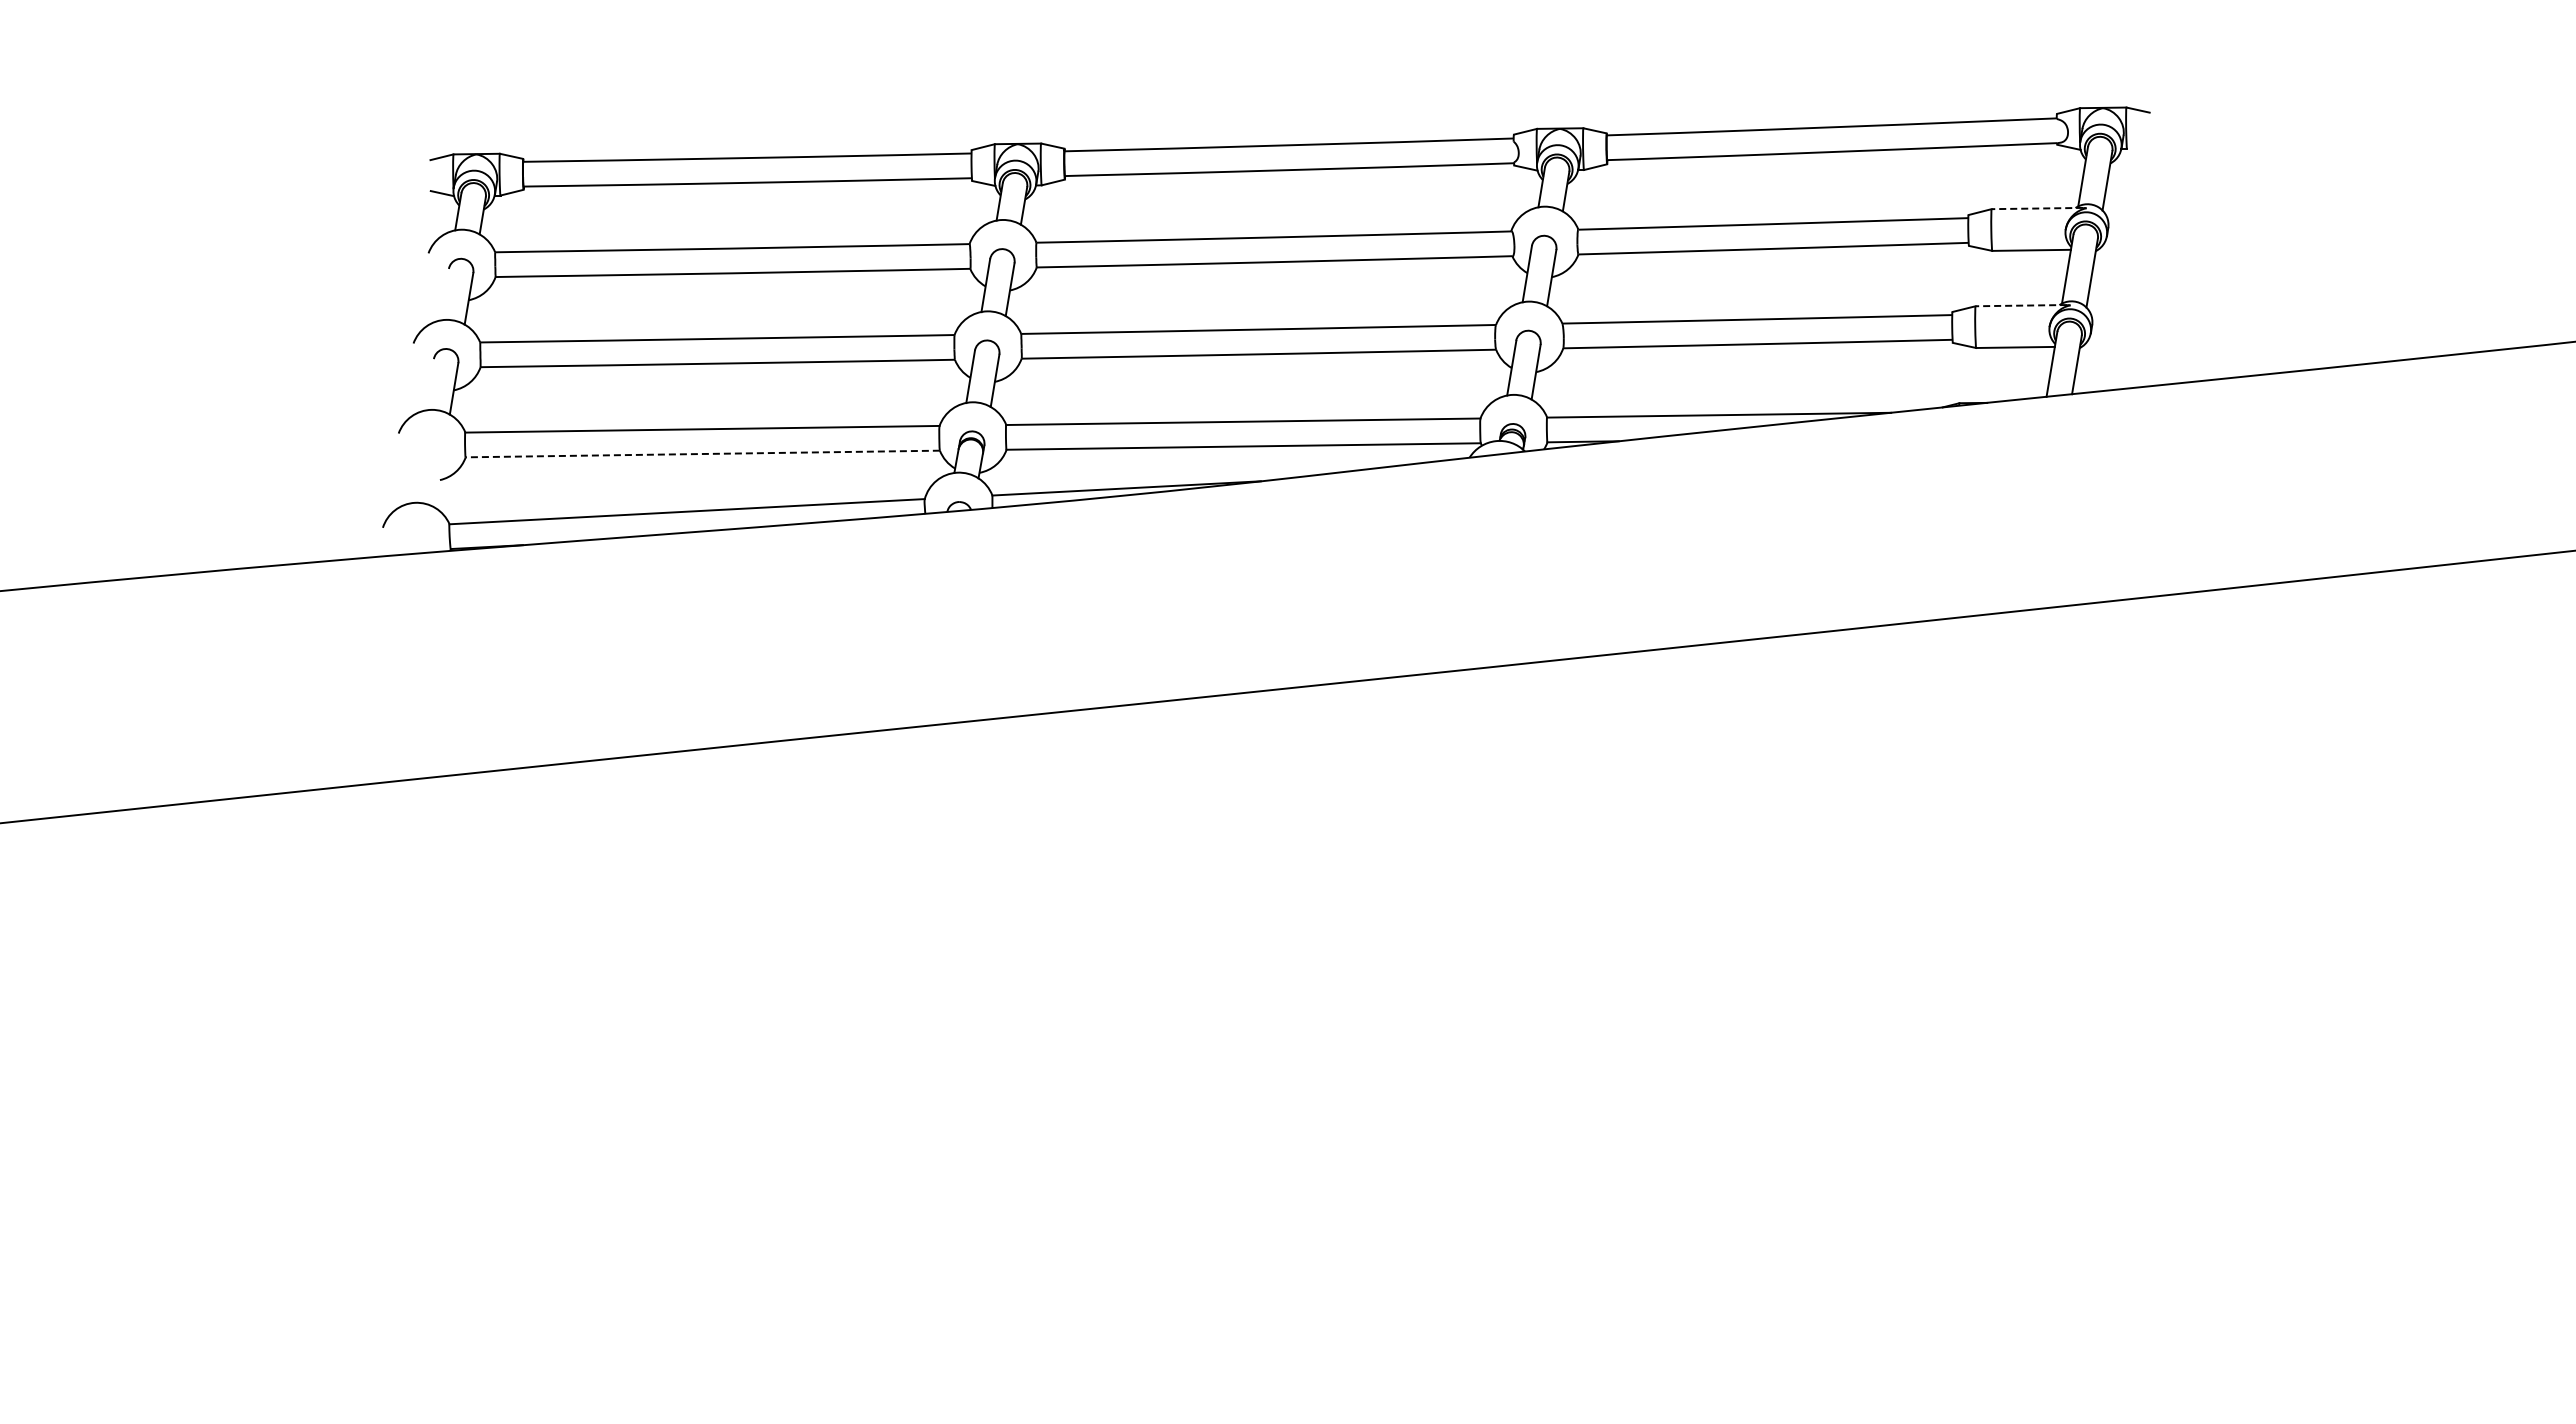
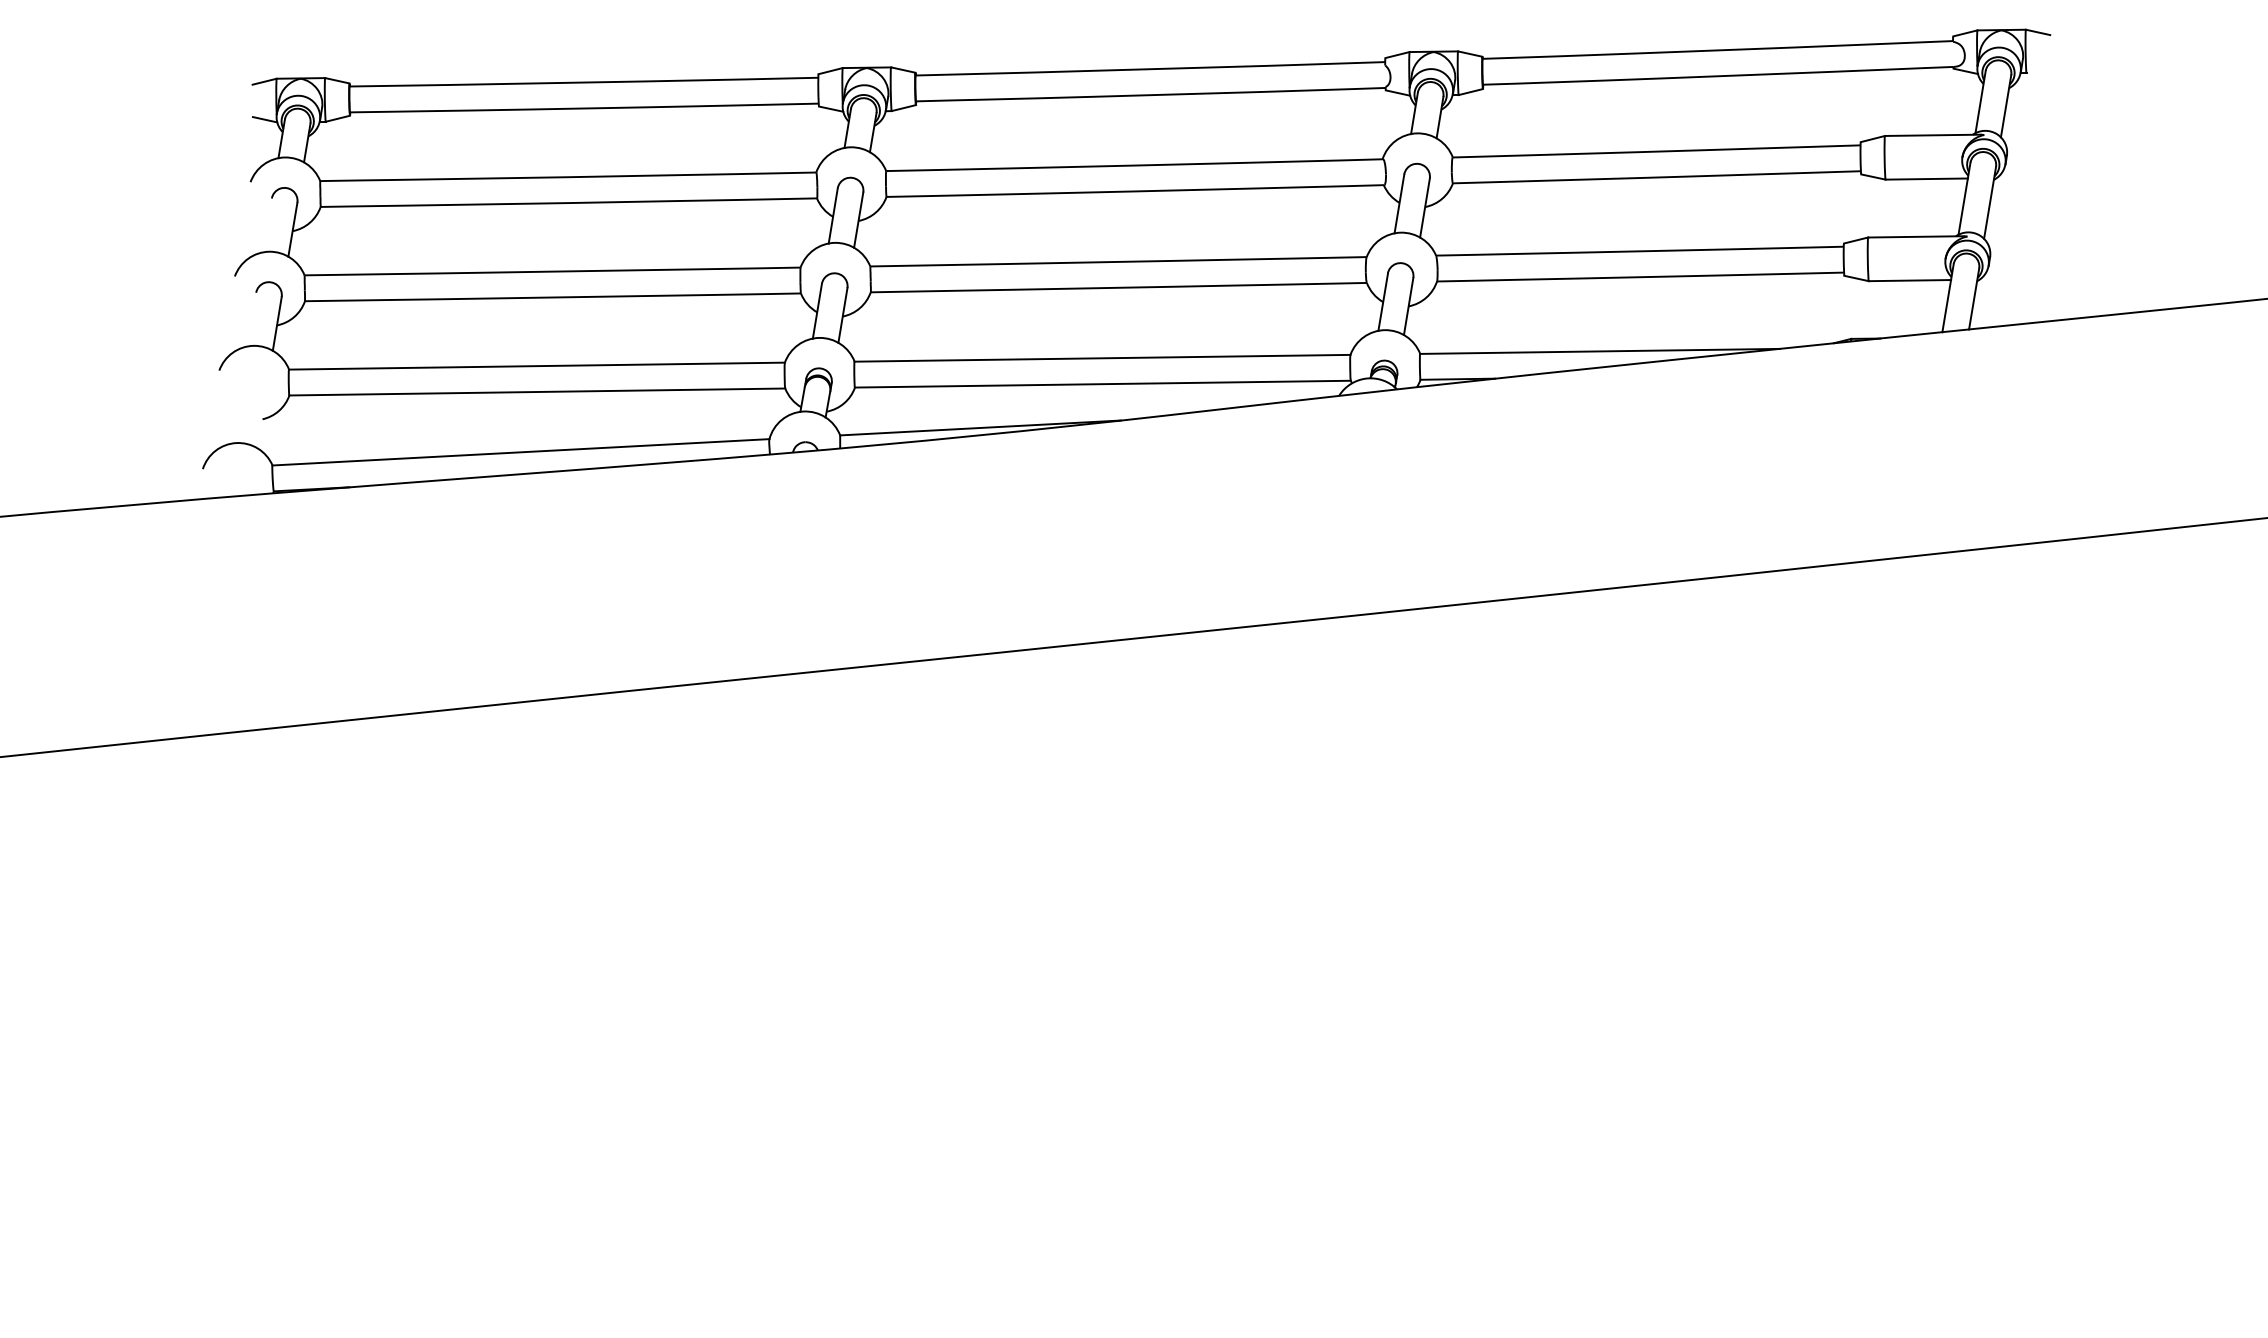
line: (2037, 208) -> (1932, 135), dashed -> solid
line: (2021, 305) -> (1916, 236), dashed -> solid
line: (702, 454) -> (537, 392), dashed -> solid

